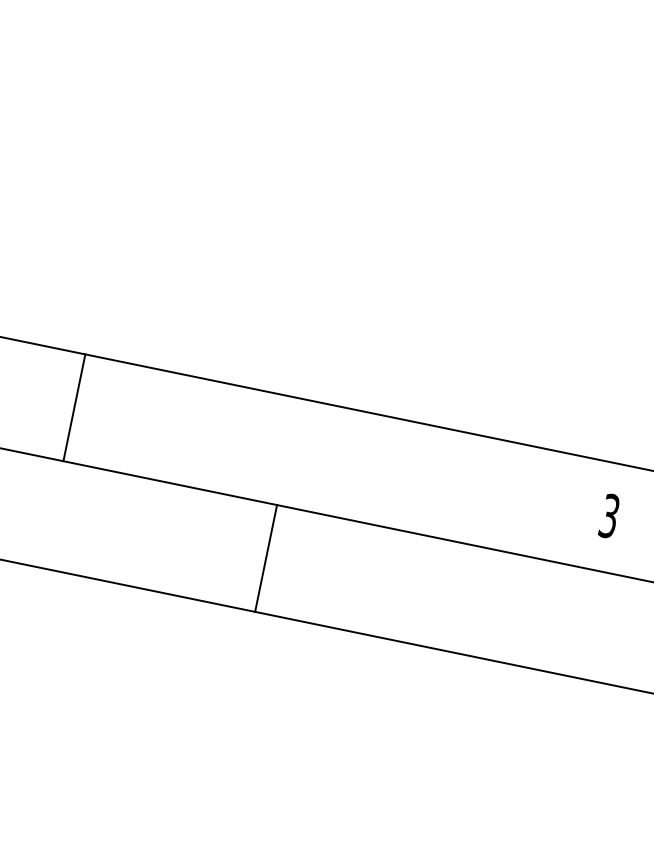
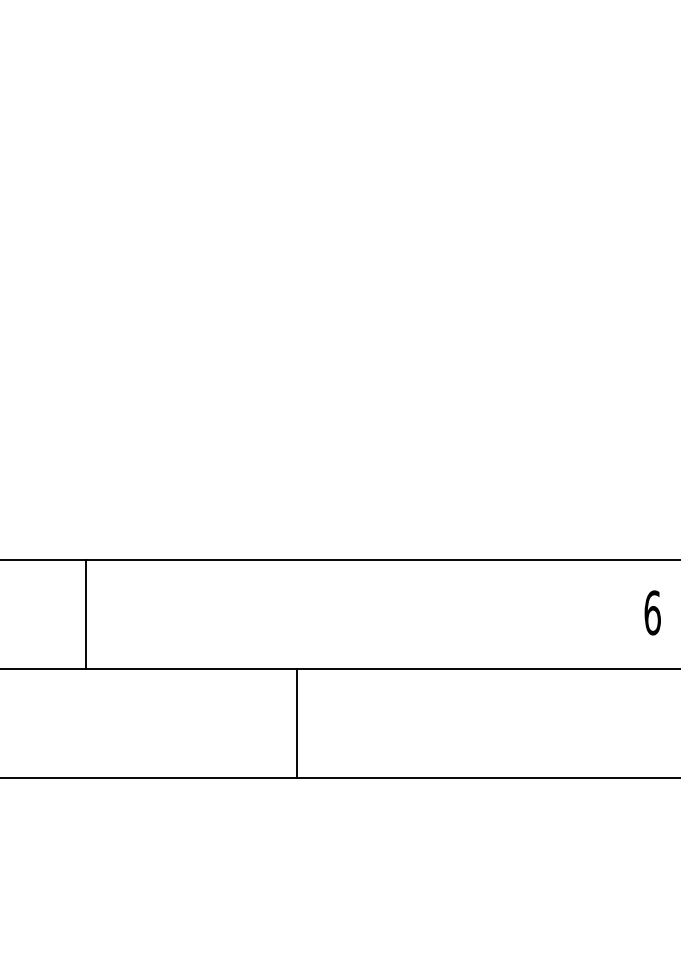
line: (74, 406) -> (85, 613), moved
text: (609, 515) -> (652, 612), 3 -> 6
line: (266, 557) -> (296, 722), moved

